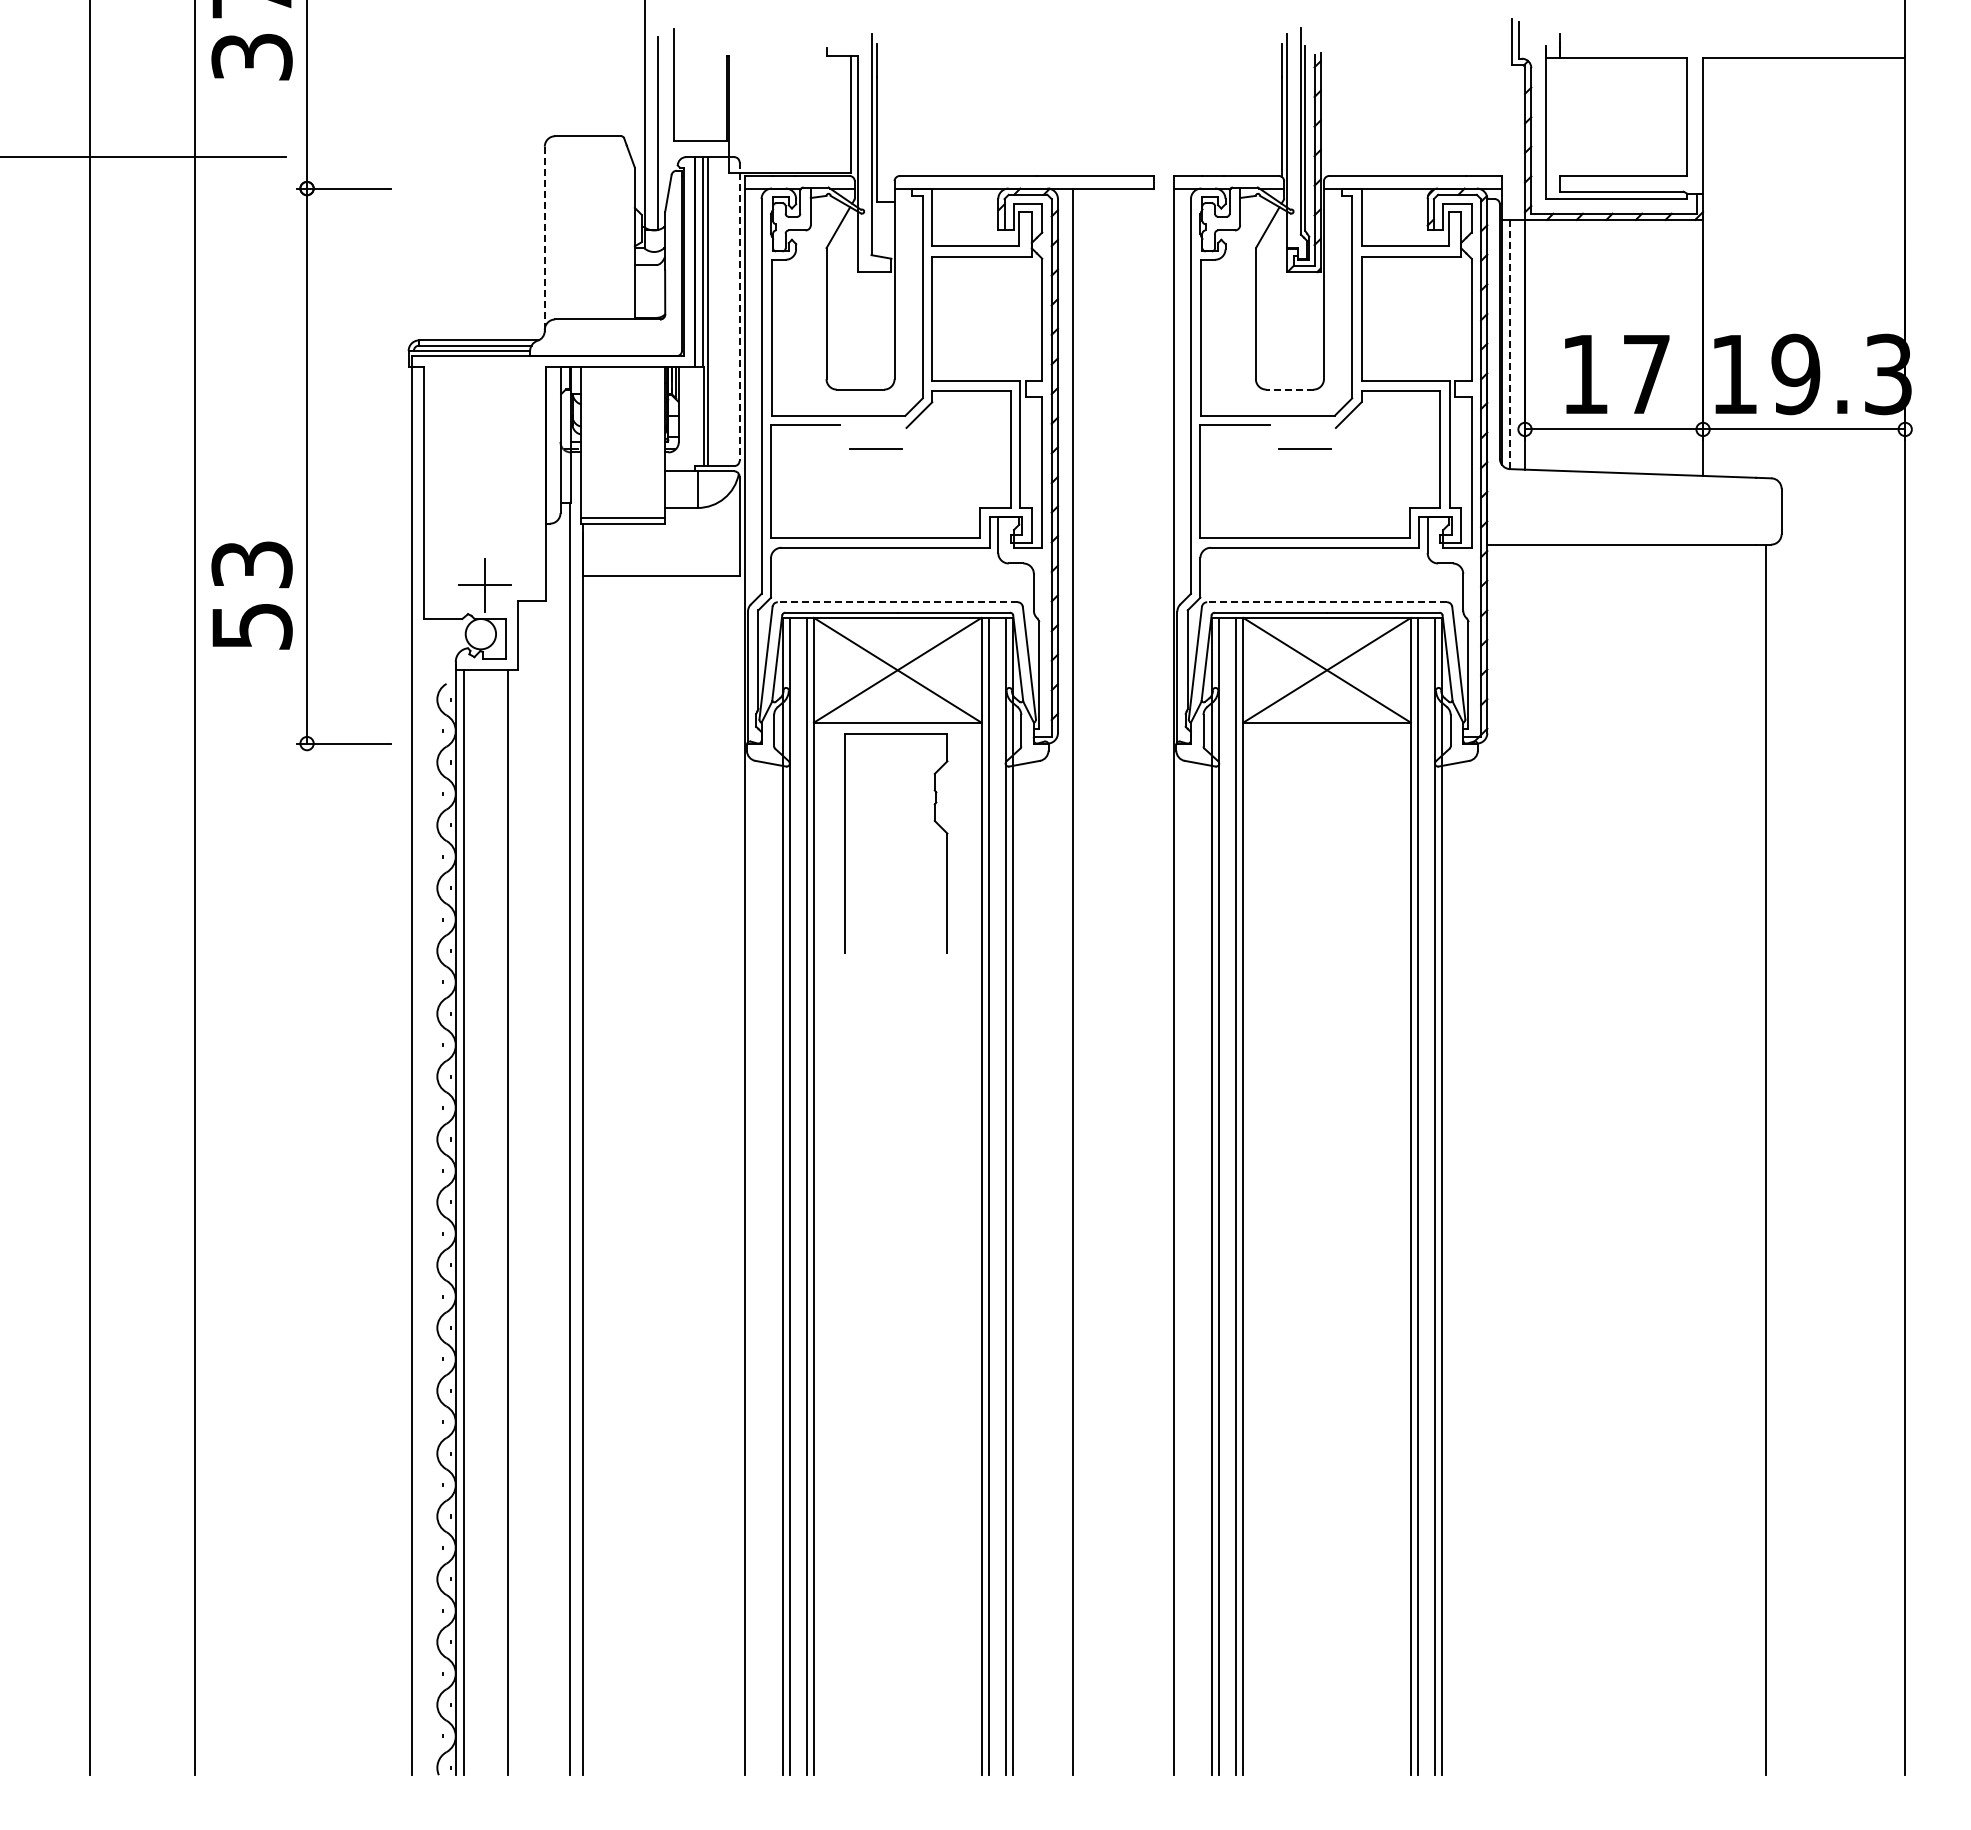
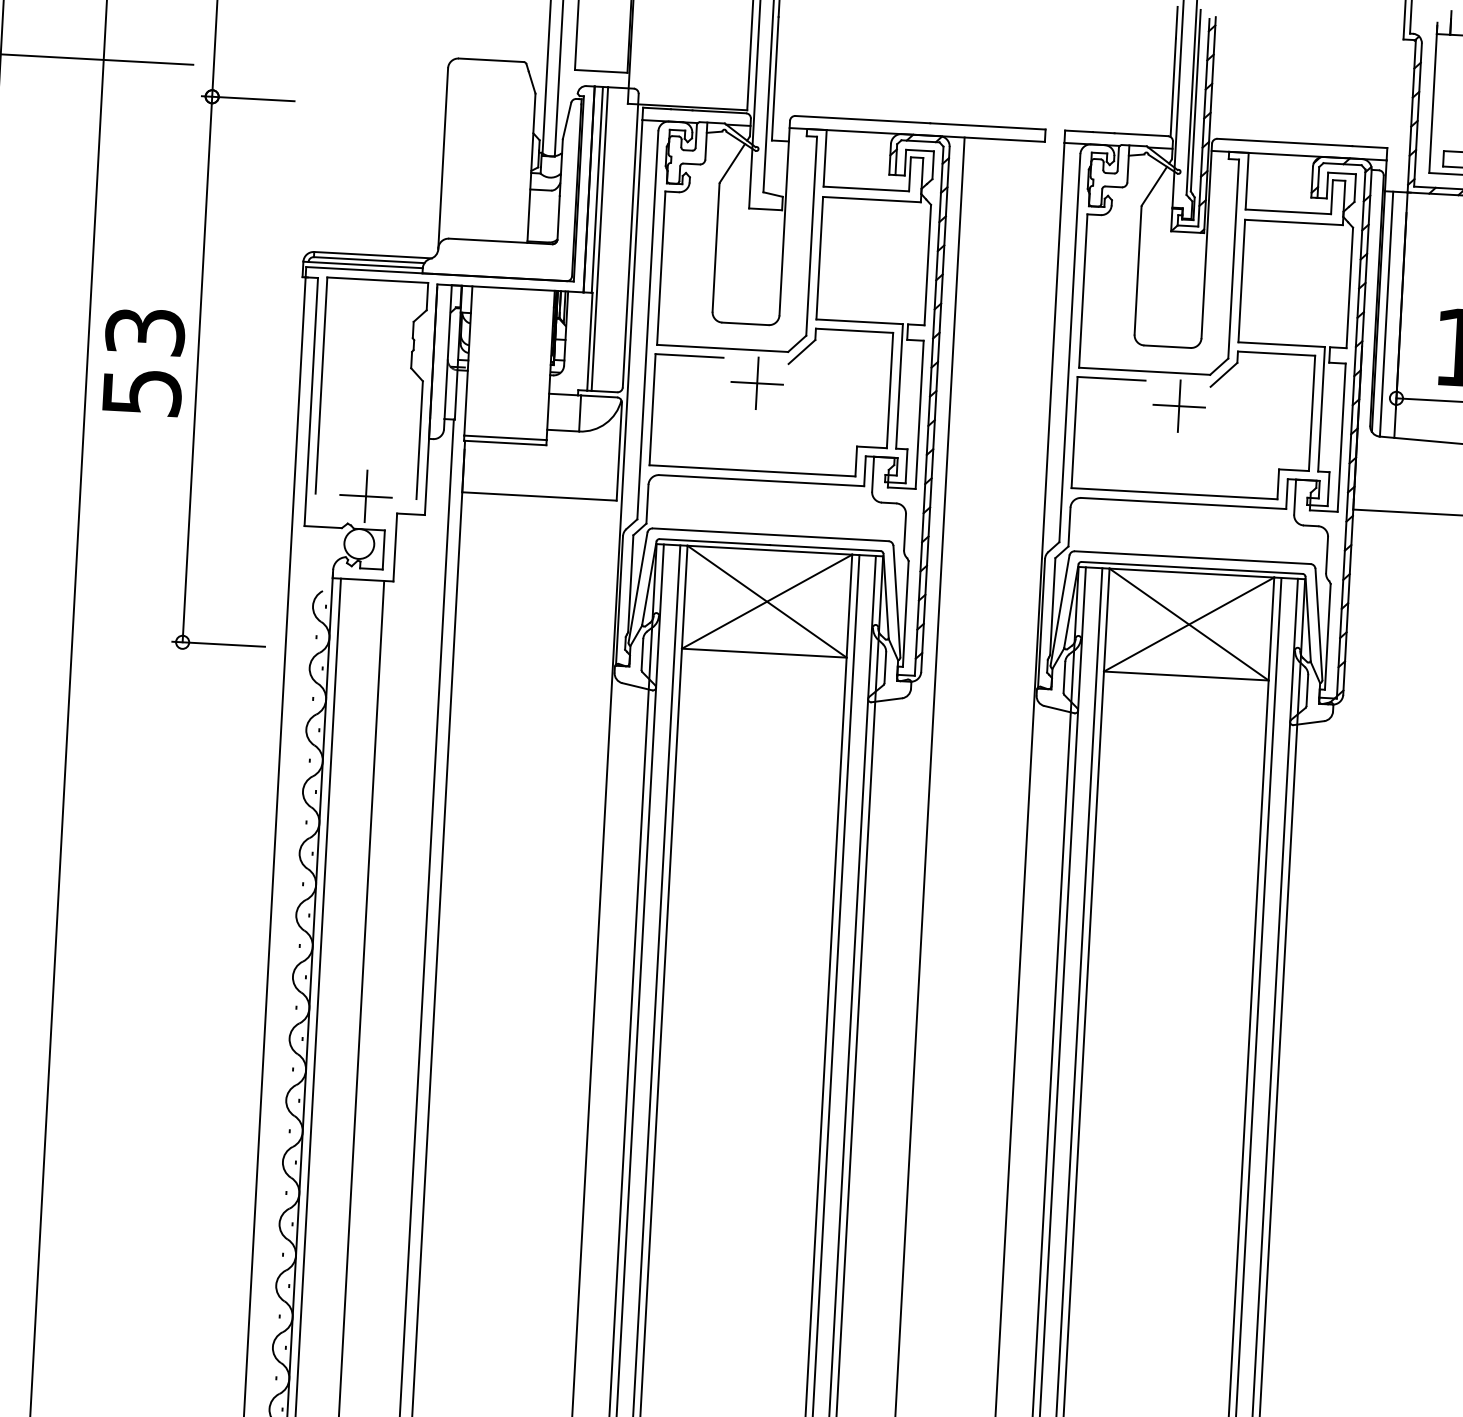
line: (544, 238) -> (442, 158), dashed -> solid
line: (739, 312) -> (630, 241), dashed -> solid
line: (1510, 344) -> (1386, 314), dashed -> solid
line: (1289, 389) -> (1167, 346), dashed -> solid
line: (875, 449) -> (756, 383), added
line: (1305, 449) -> (1179, 406), added
text: (251, 595) -> (143, 362), moved
line: (897, 602) -> (770, 535), dashed -> solid
line: (1327, 602) -> (1193, 557), dashed -> solid
part: (933, 821) -> (409, 368), moved

